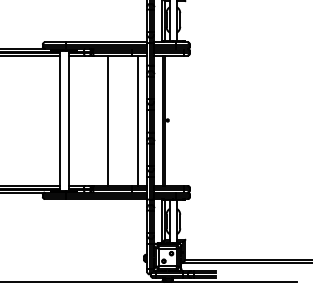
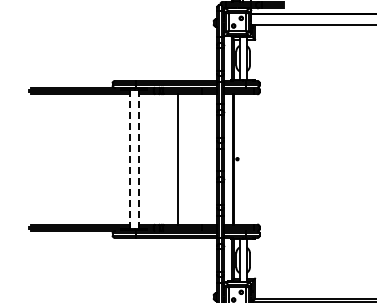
line: (59, 120) -> (129, 159), solid -> dashed
line: (68, 120) -> (138, 159), solid -> dashed
line: (137, 120) -> (207, 159), removed

